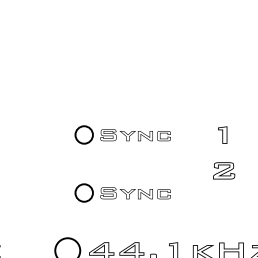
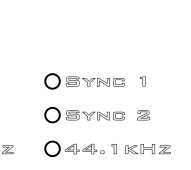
part: (122, 135) -> (84, 81), size x1.43
part: (223, 171) -> (143, 115), moved
part: (122, 193) -> (84, 115), size x1.43

